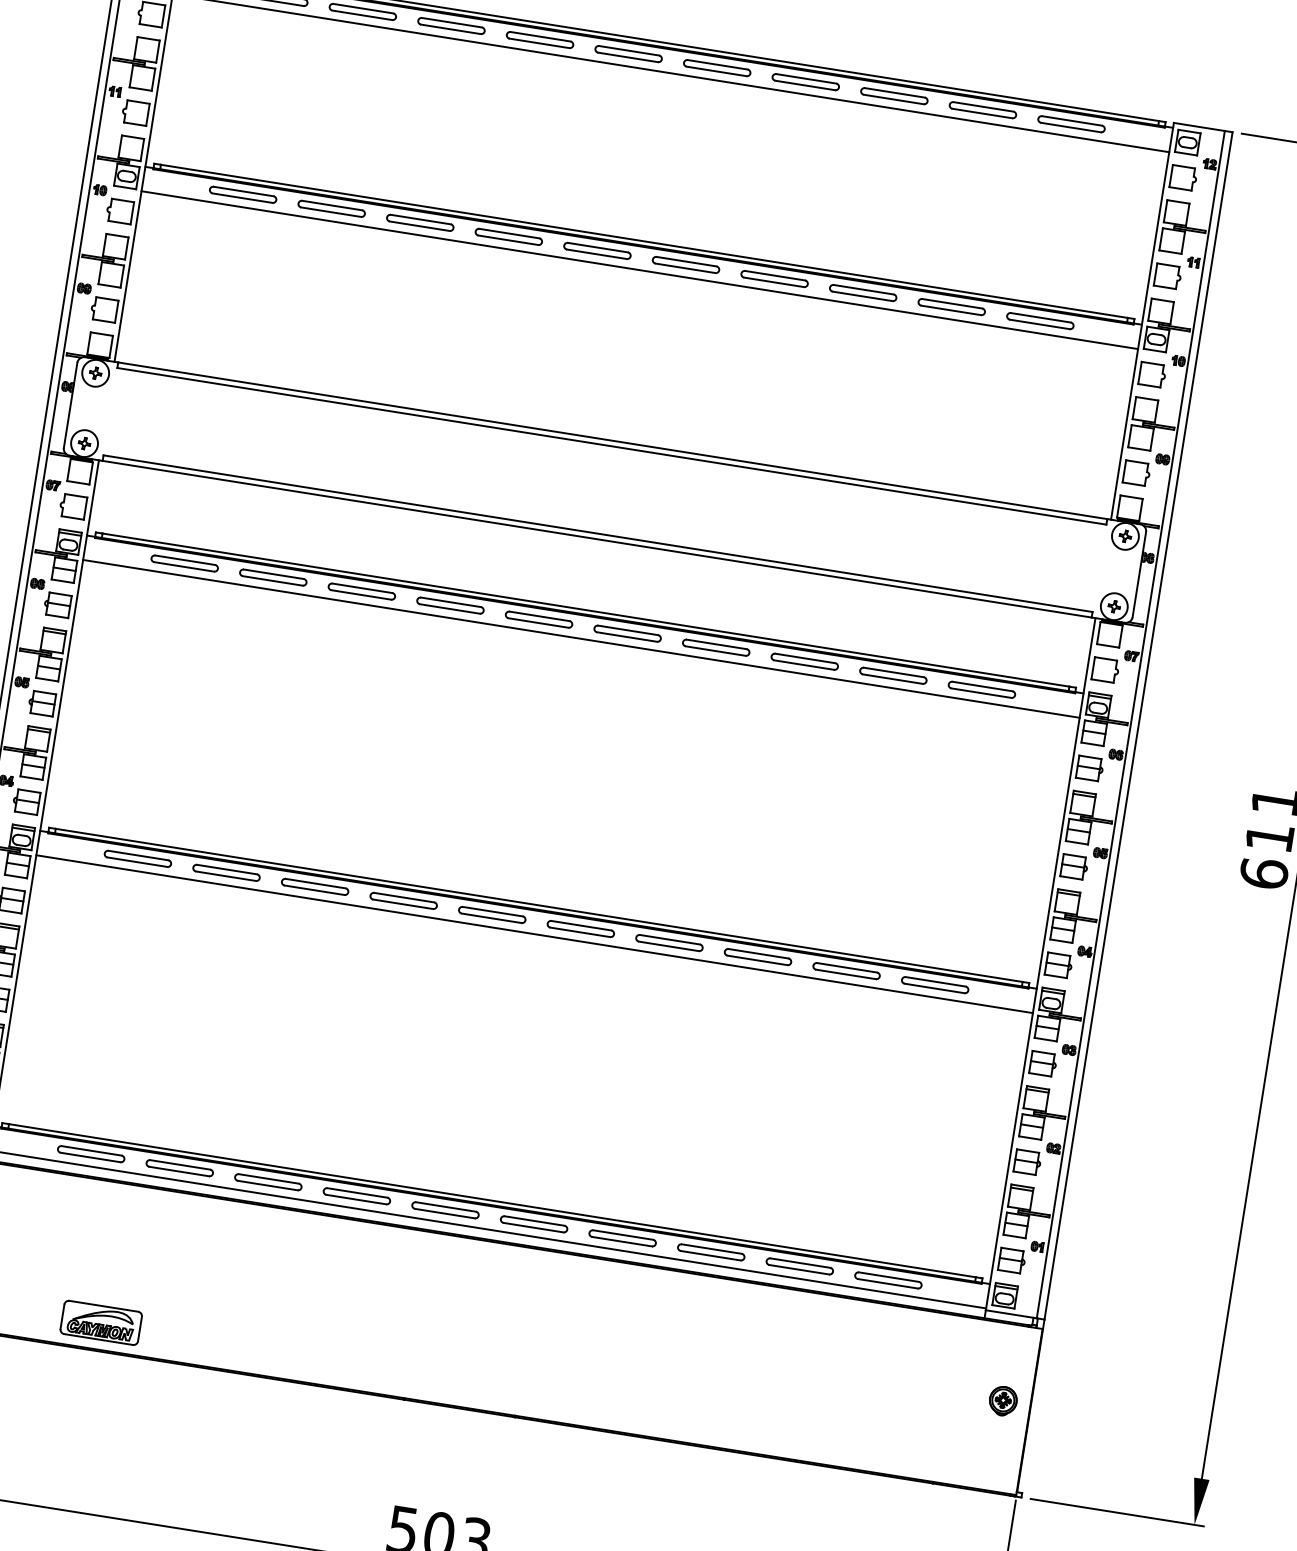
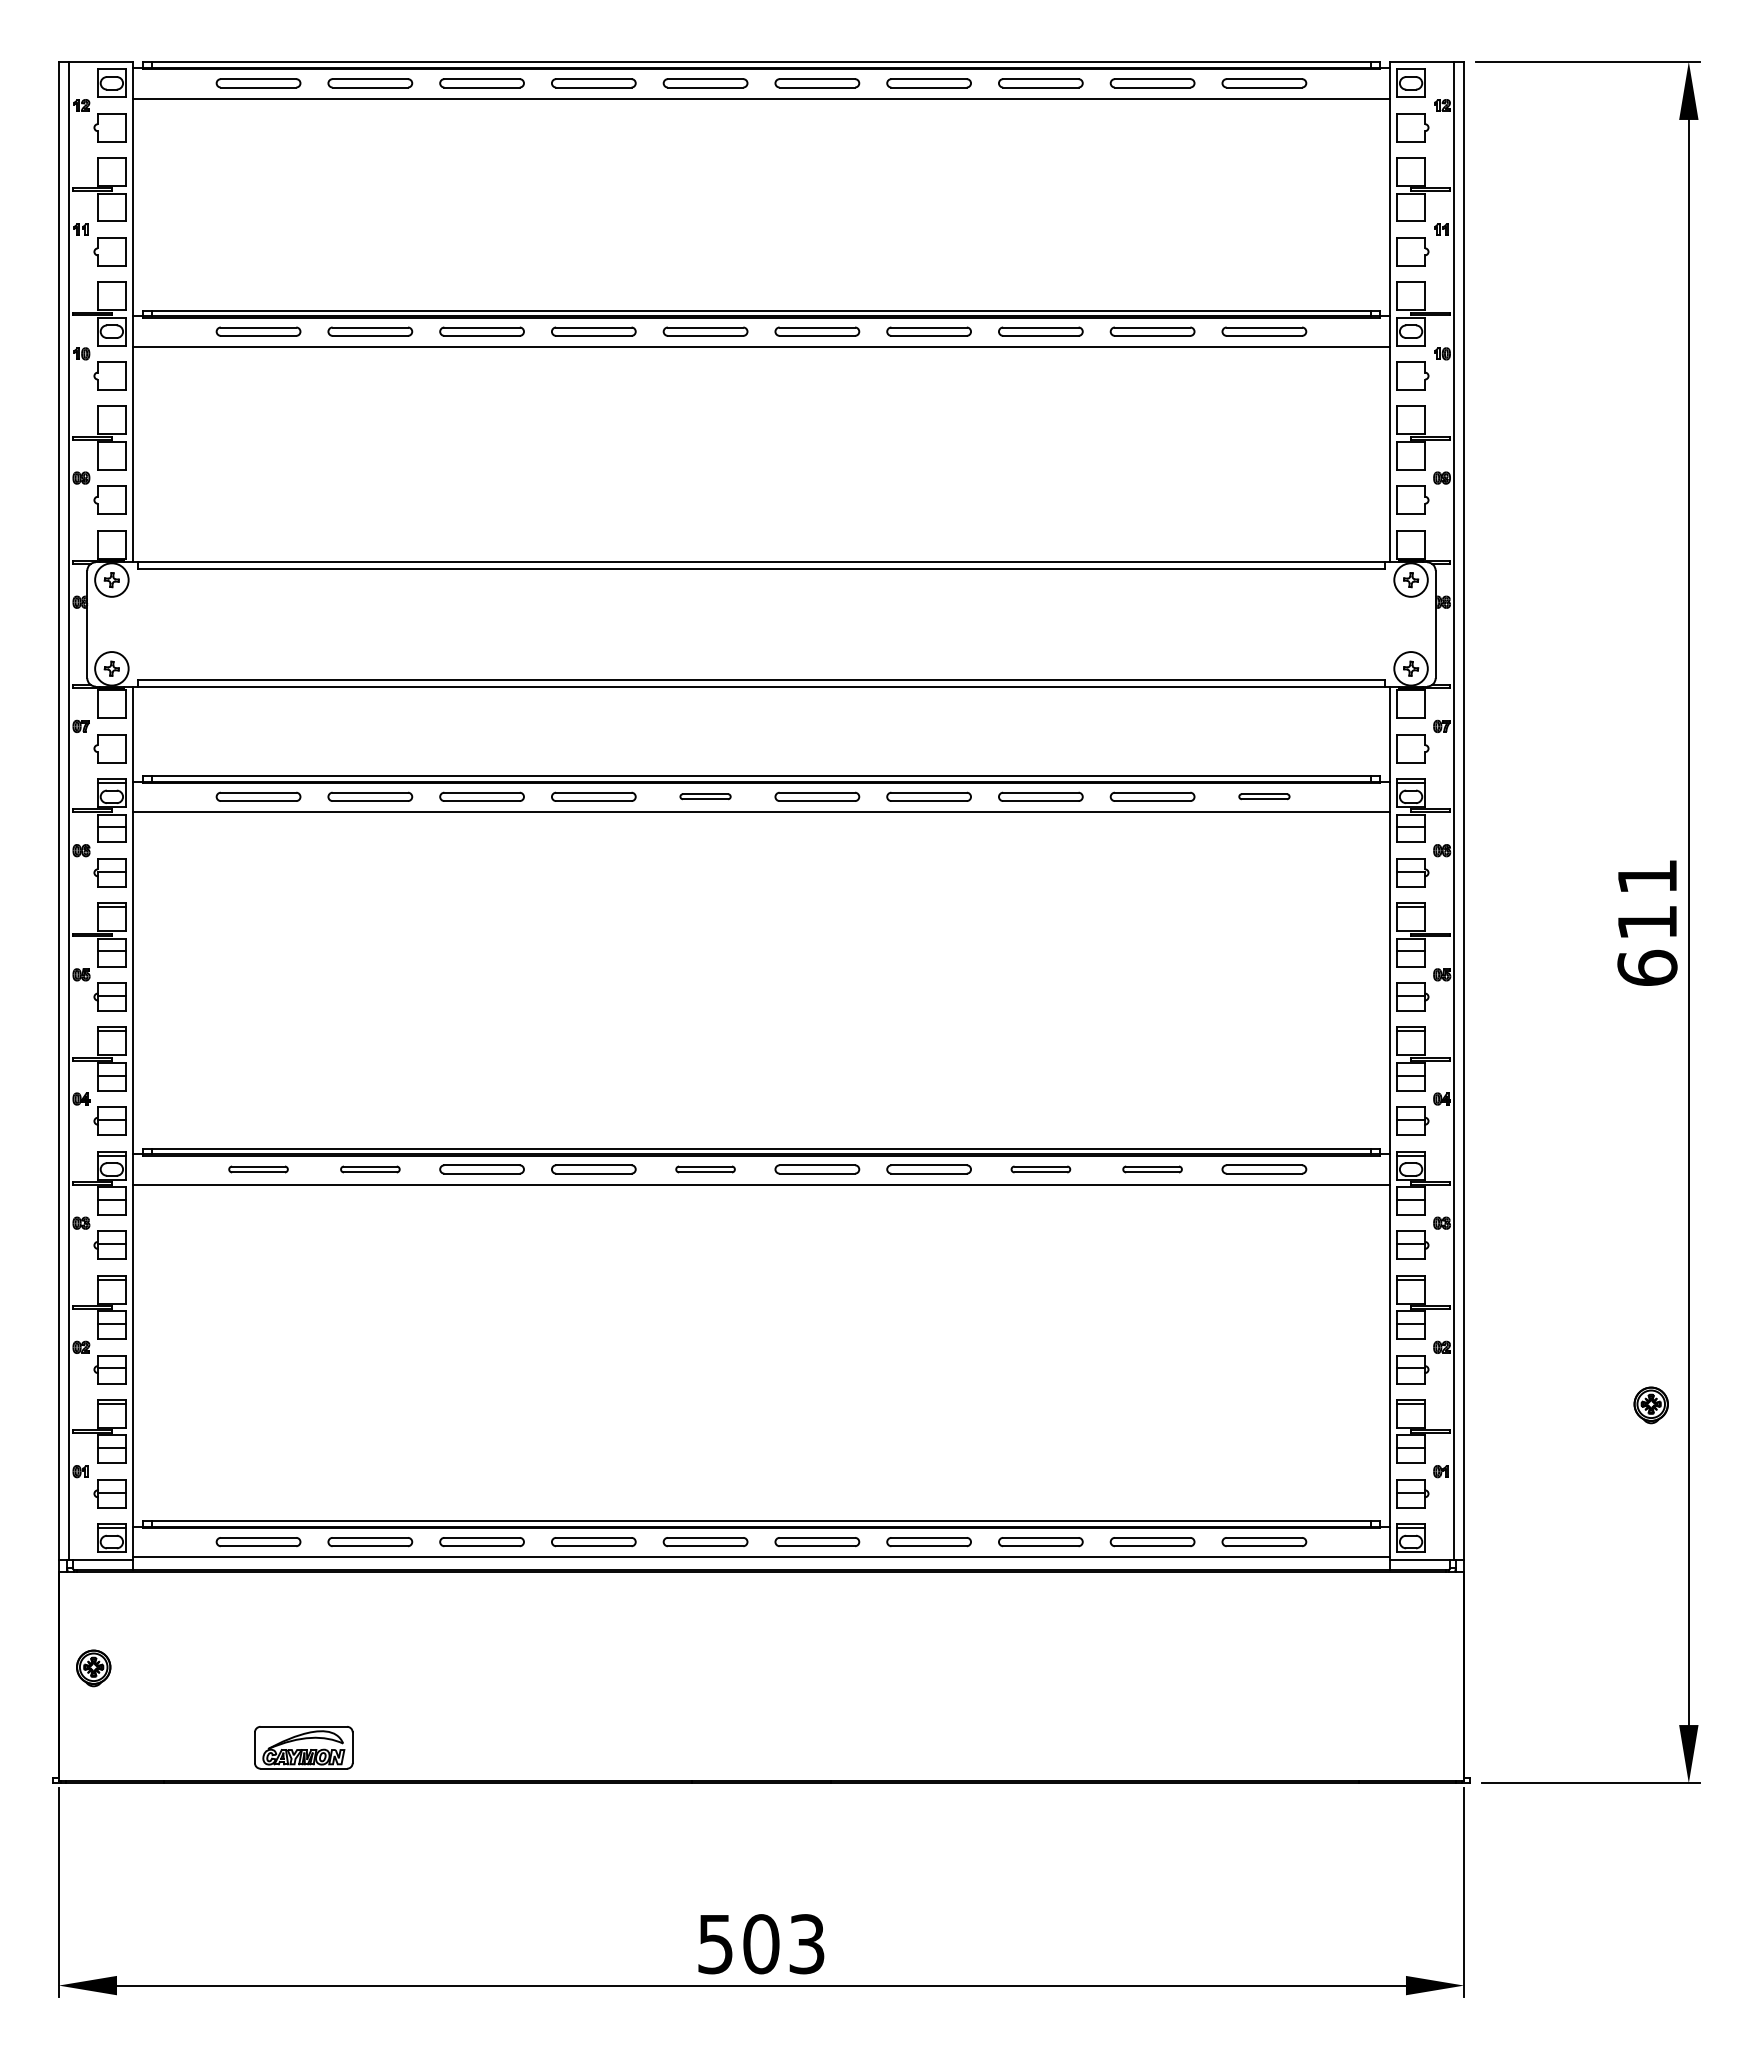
part: (539, 619) -> (705, 796), size x0.6
part: (982, 689) -> (1264, 796), size x0.6
part: (137, 858) -> (258, 1169), size x0.7
part: (226, 872) -> (370, 1169), size x0.7
part: (492, 914) -> (705, 1169), size x0.7
part: (757, 957) -> (1040, 1169), size x0.7
part: (846, 971) -> (1152, 1169), size x0.7
part: (1002, 1401) -> (1650, 1405), moved

